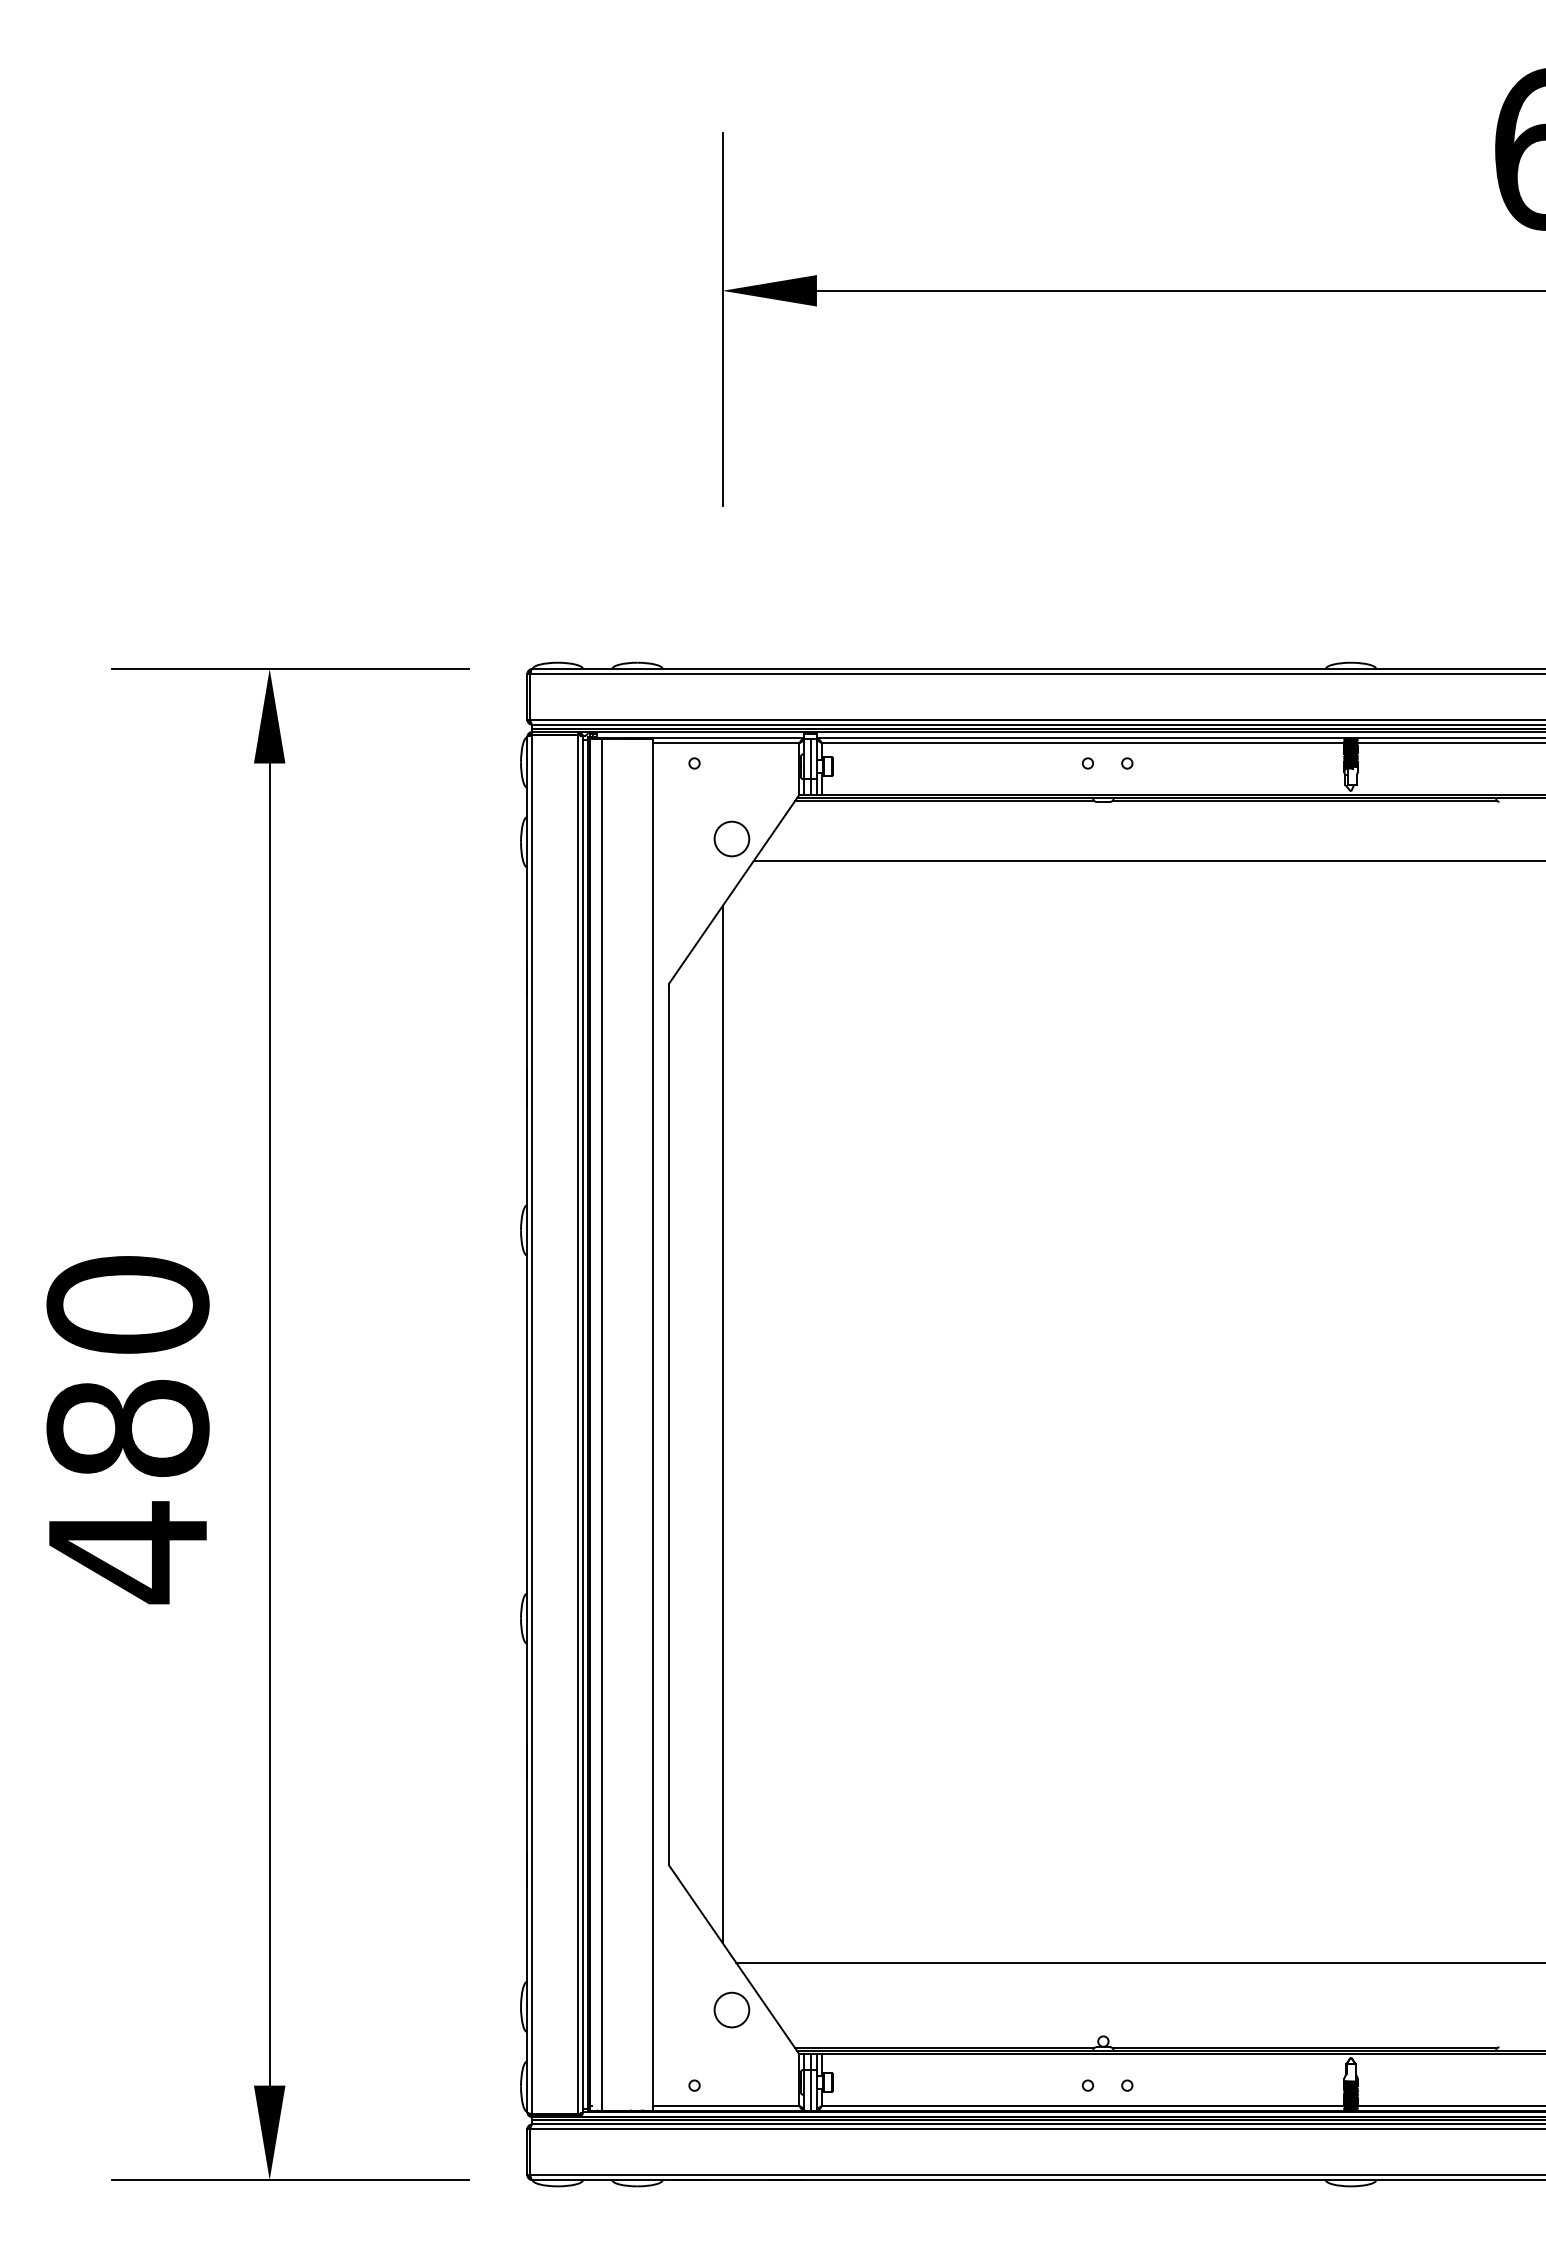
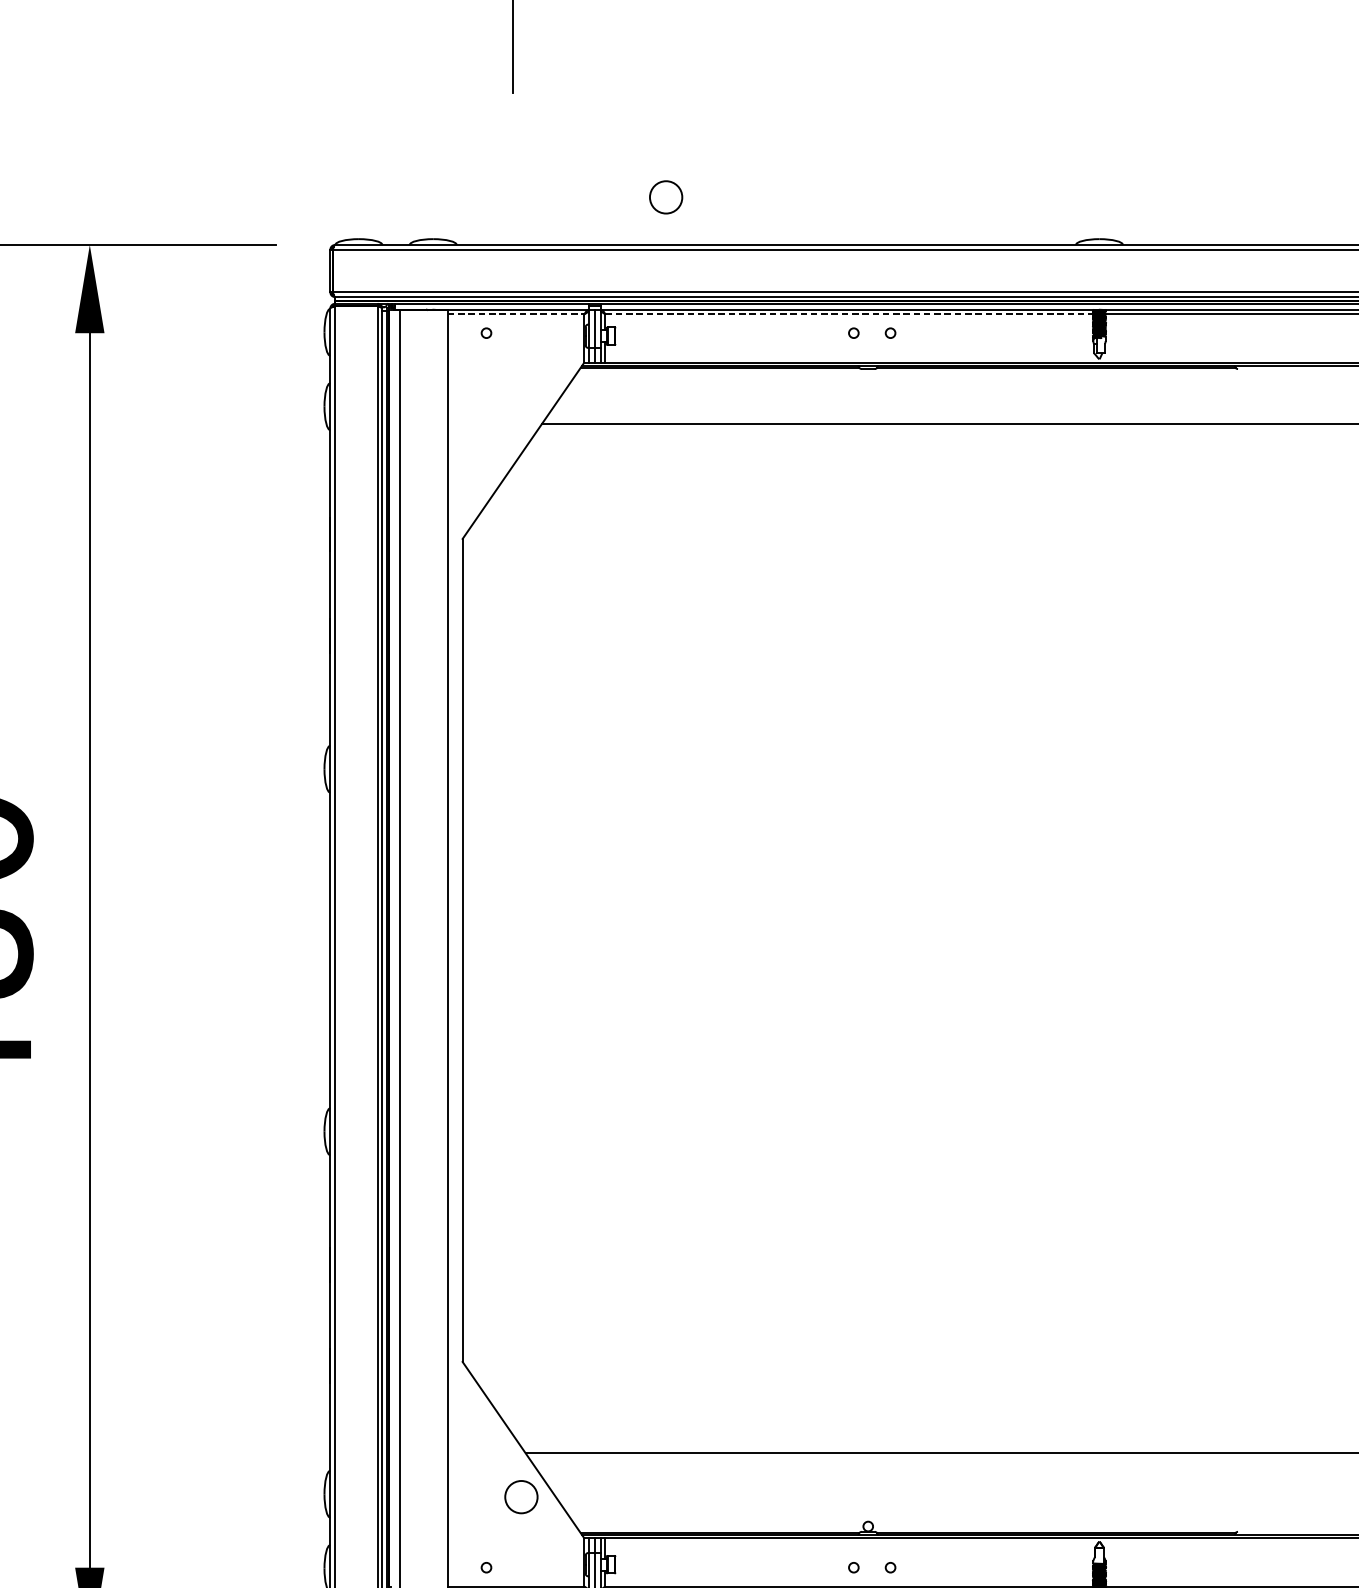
line: (726, 743) -> (516, 314), solid -> dashed
line: (1083, 743) -> (849, 314), solid -> dashed
circle: (731, 838) -> (665, 196), moved
line: (722, 1424) -> (512, 950), removed

